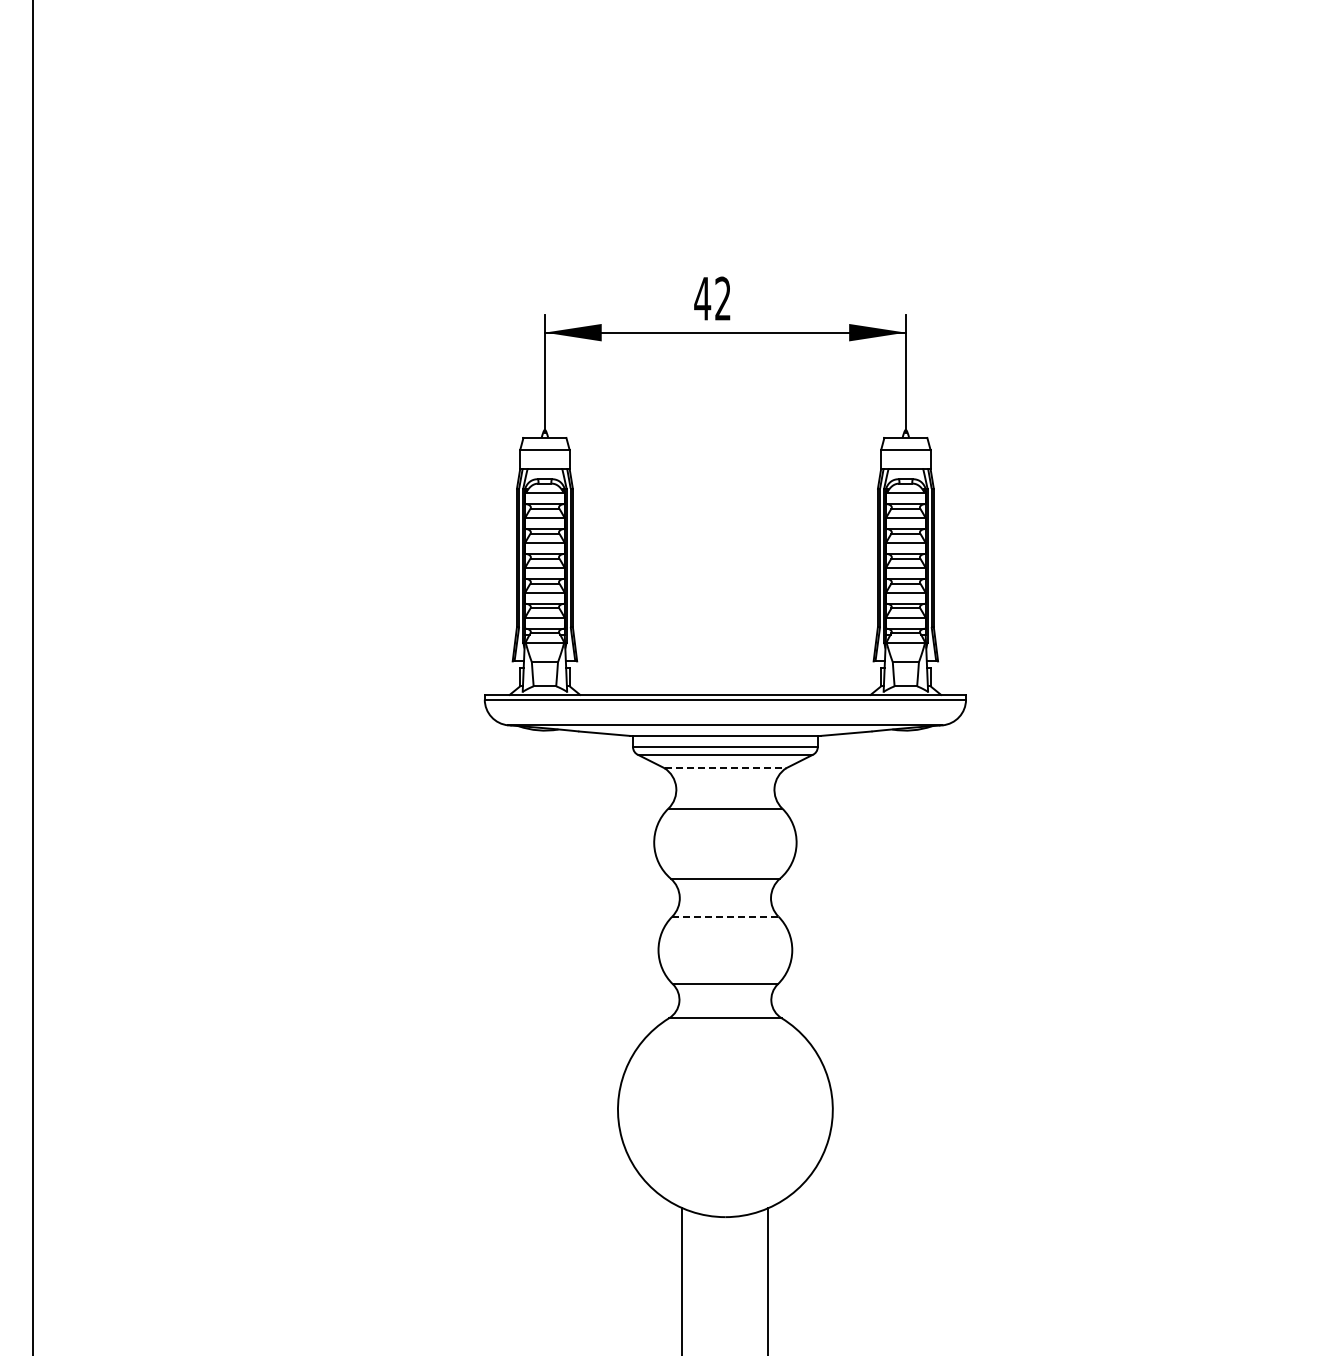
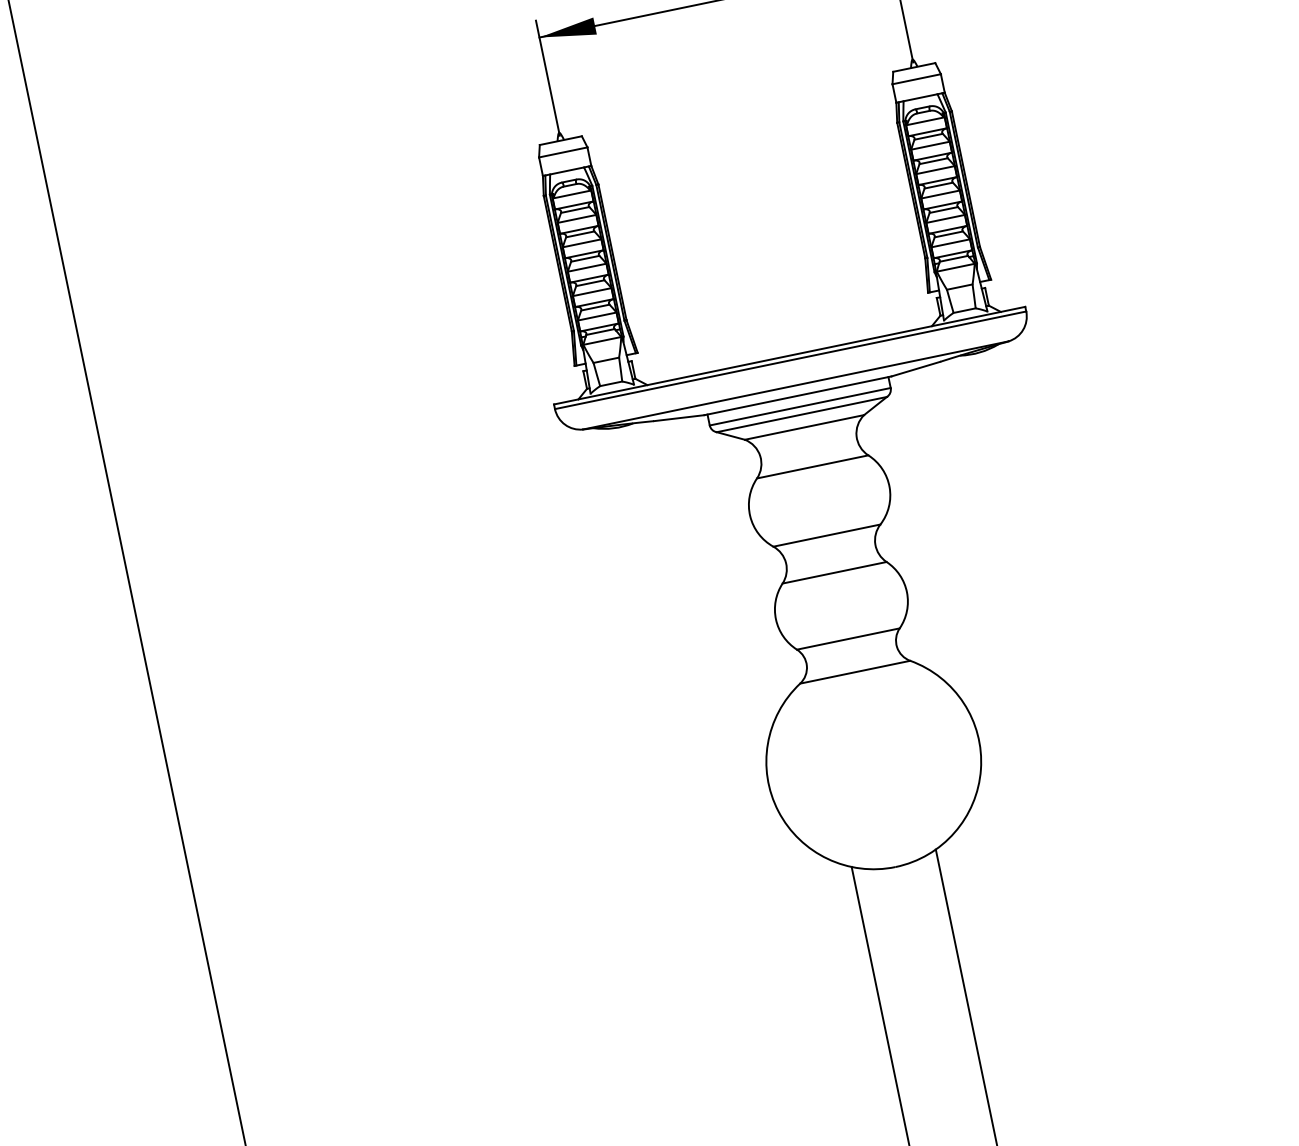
line: (725, 768) -> (804, 427), dashed -> solid
line: (725, 916) -> (834, 572), dashed -> solid

